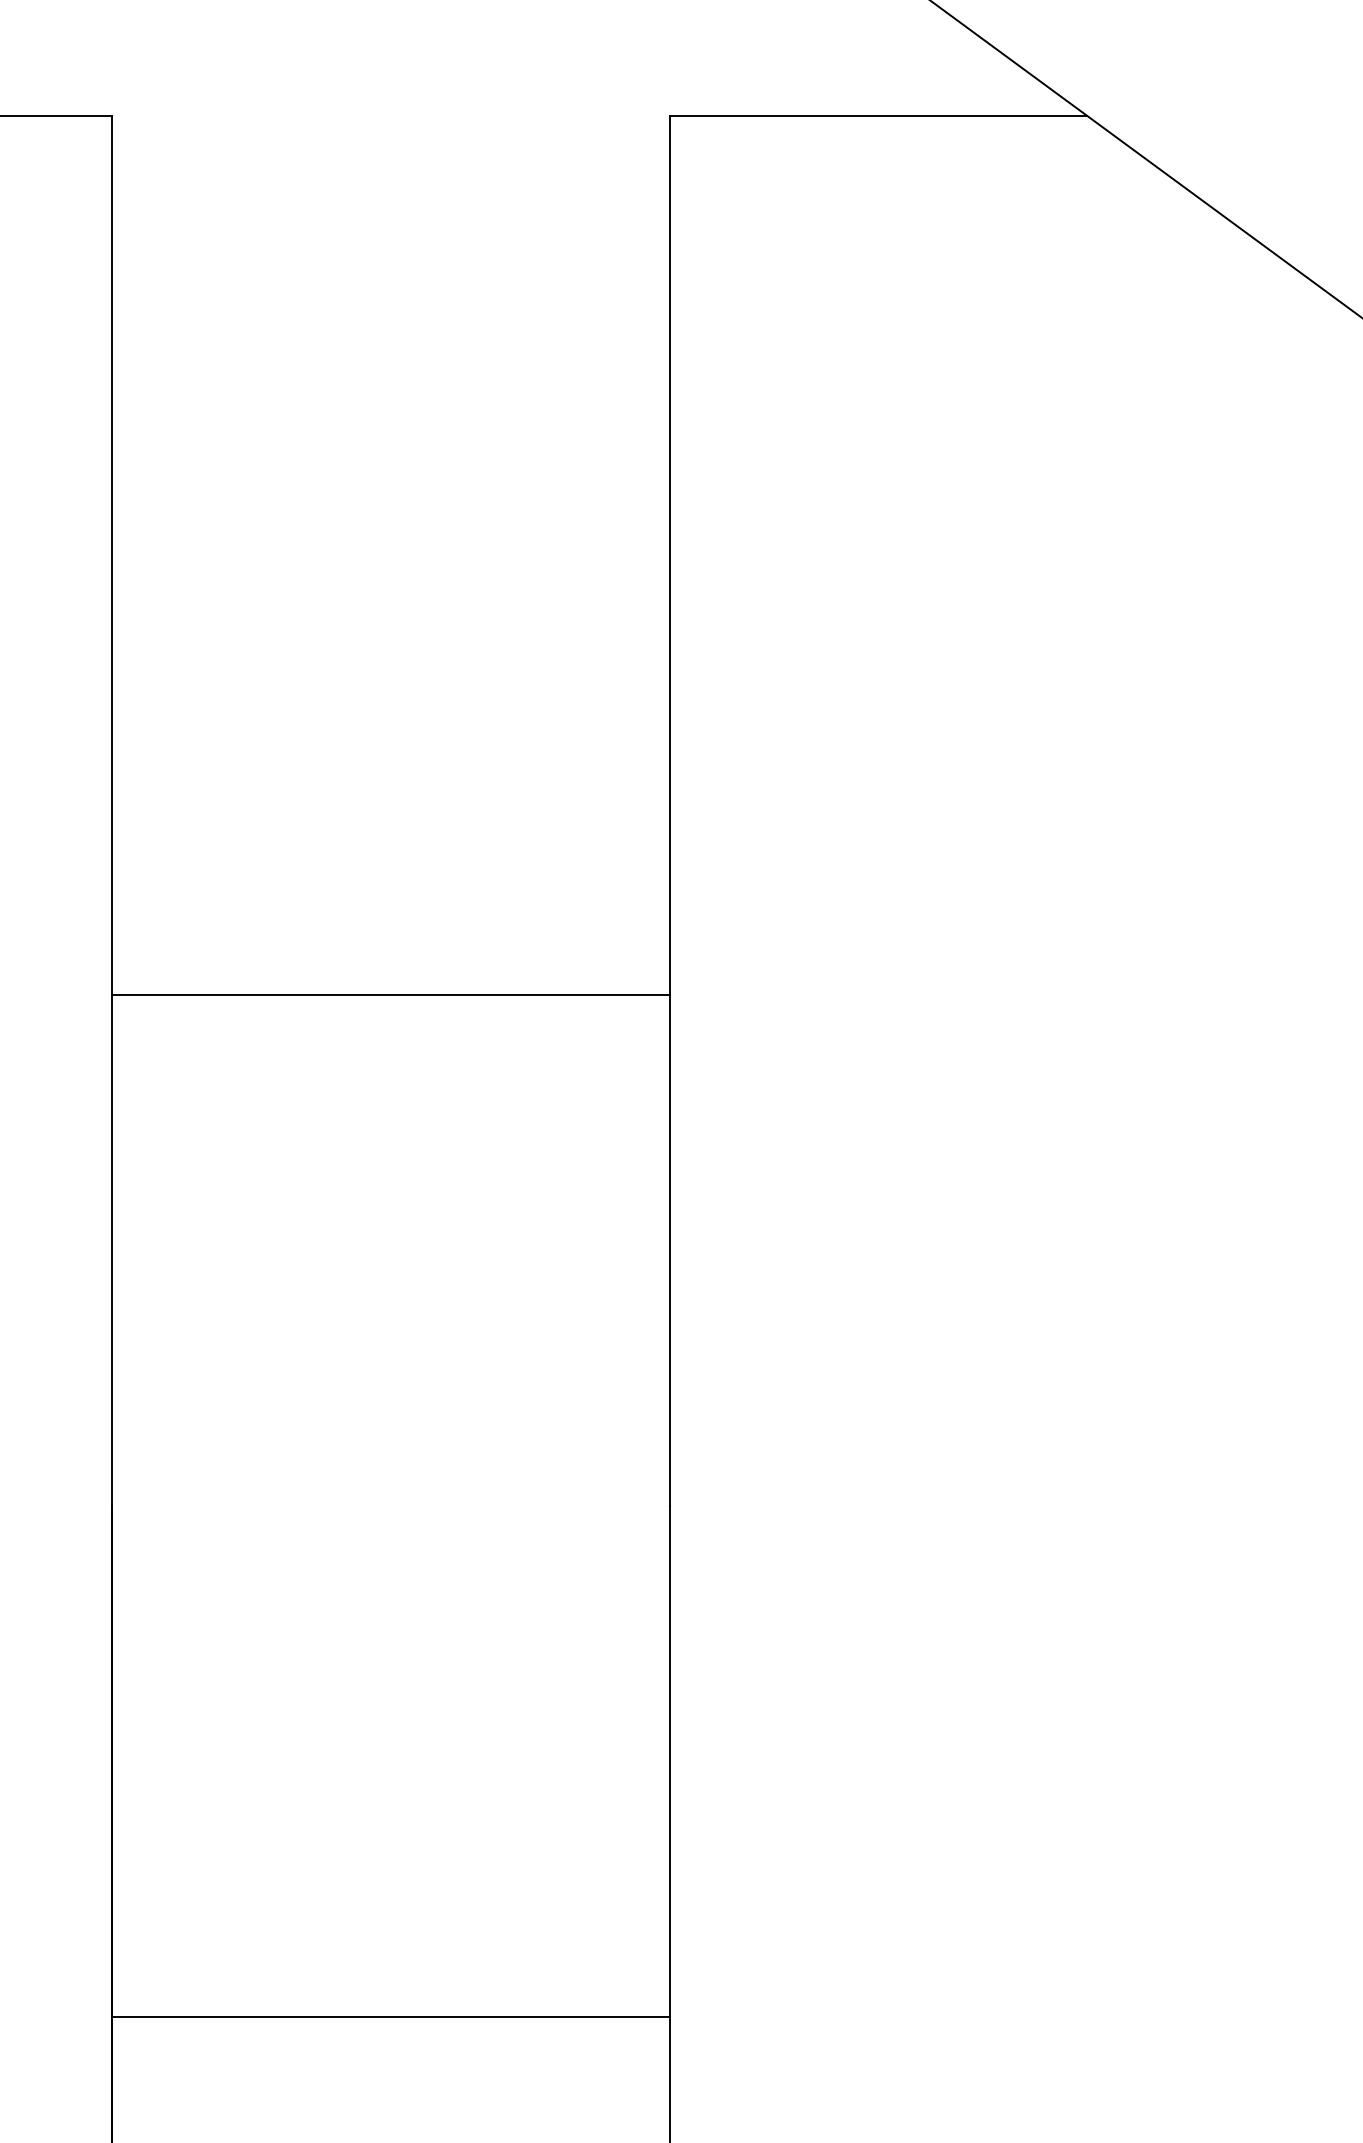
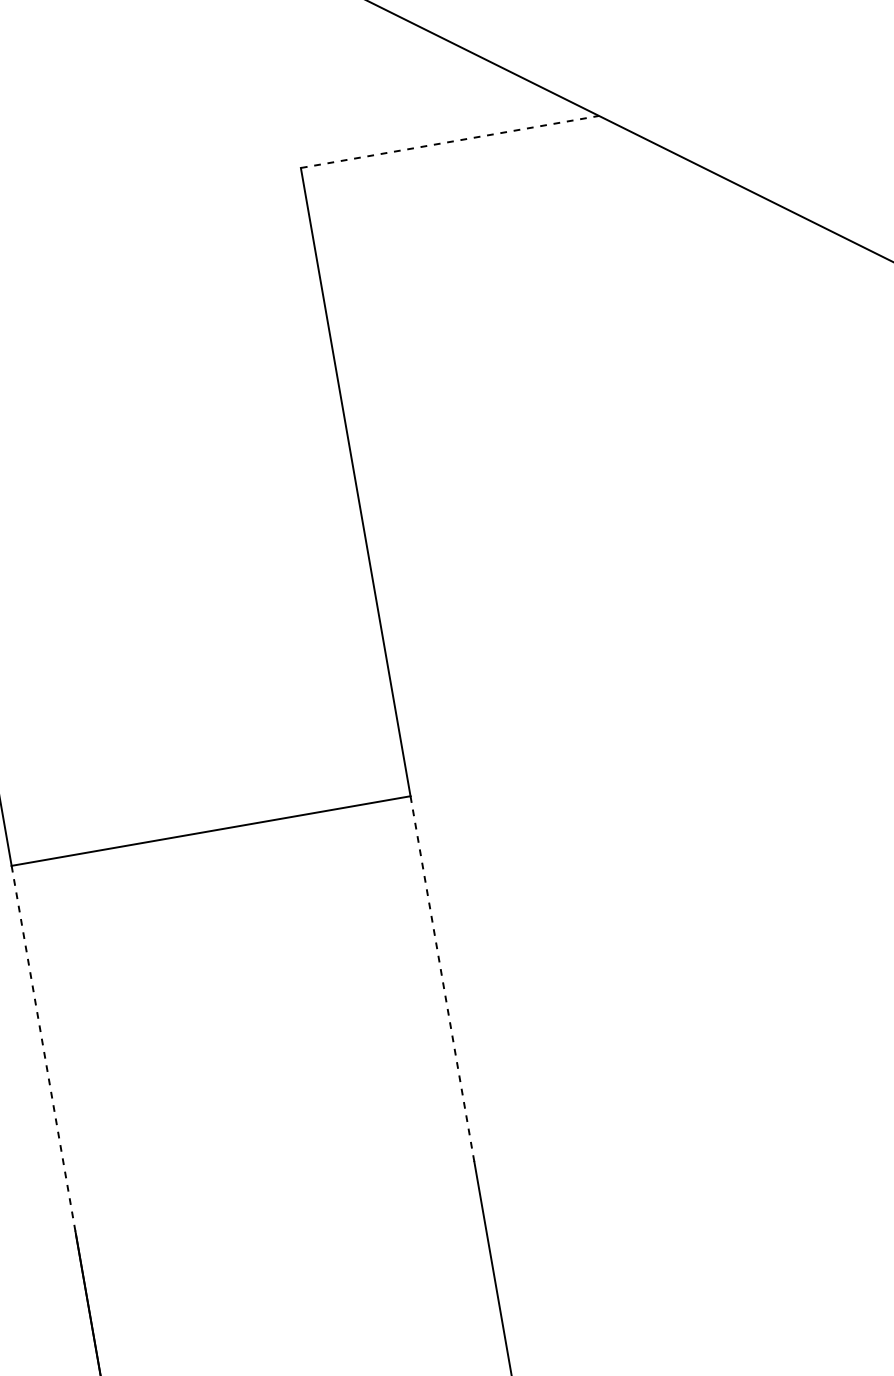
line: (878, 116) -> (449, 142), solid -> dashed
line: (112, 1250) -> (43, 1048), solid -> dashed
line: (670, 1250) -> (442, 979), solid -> dashed

